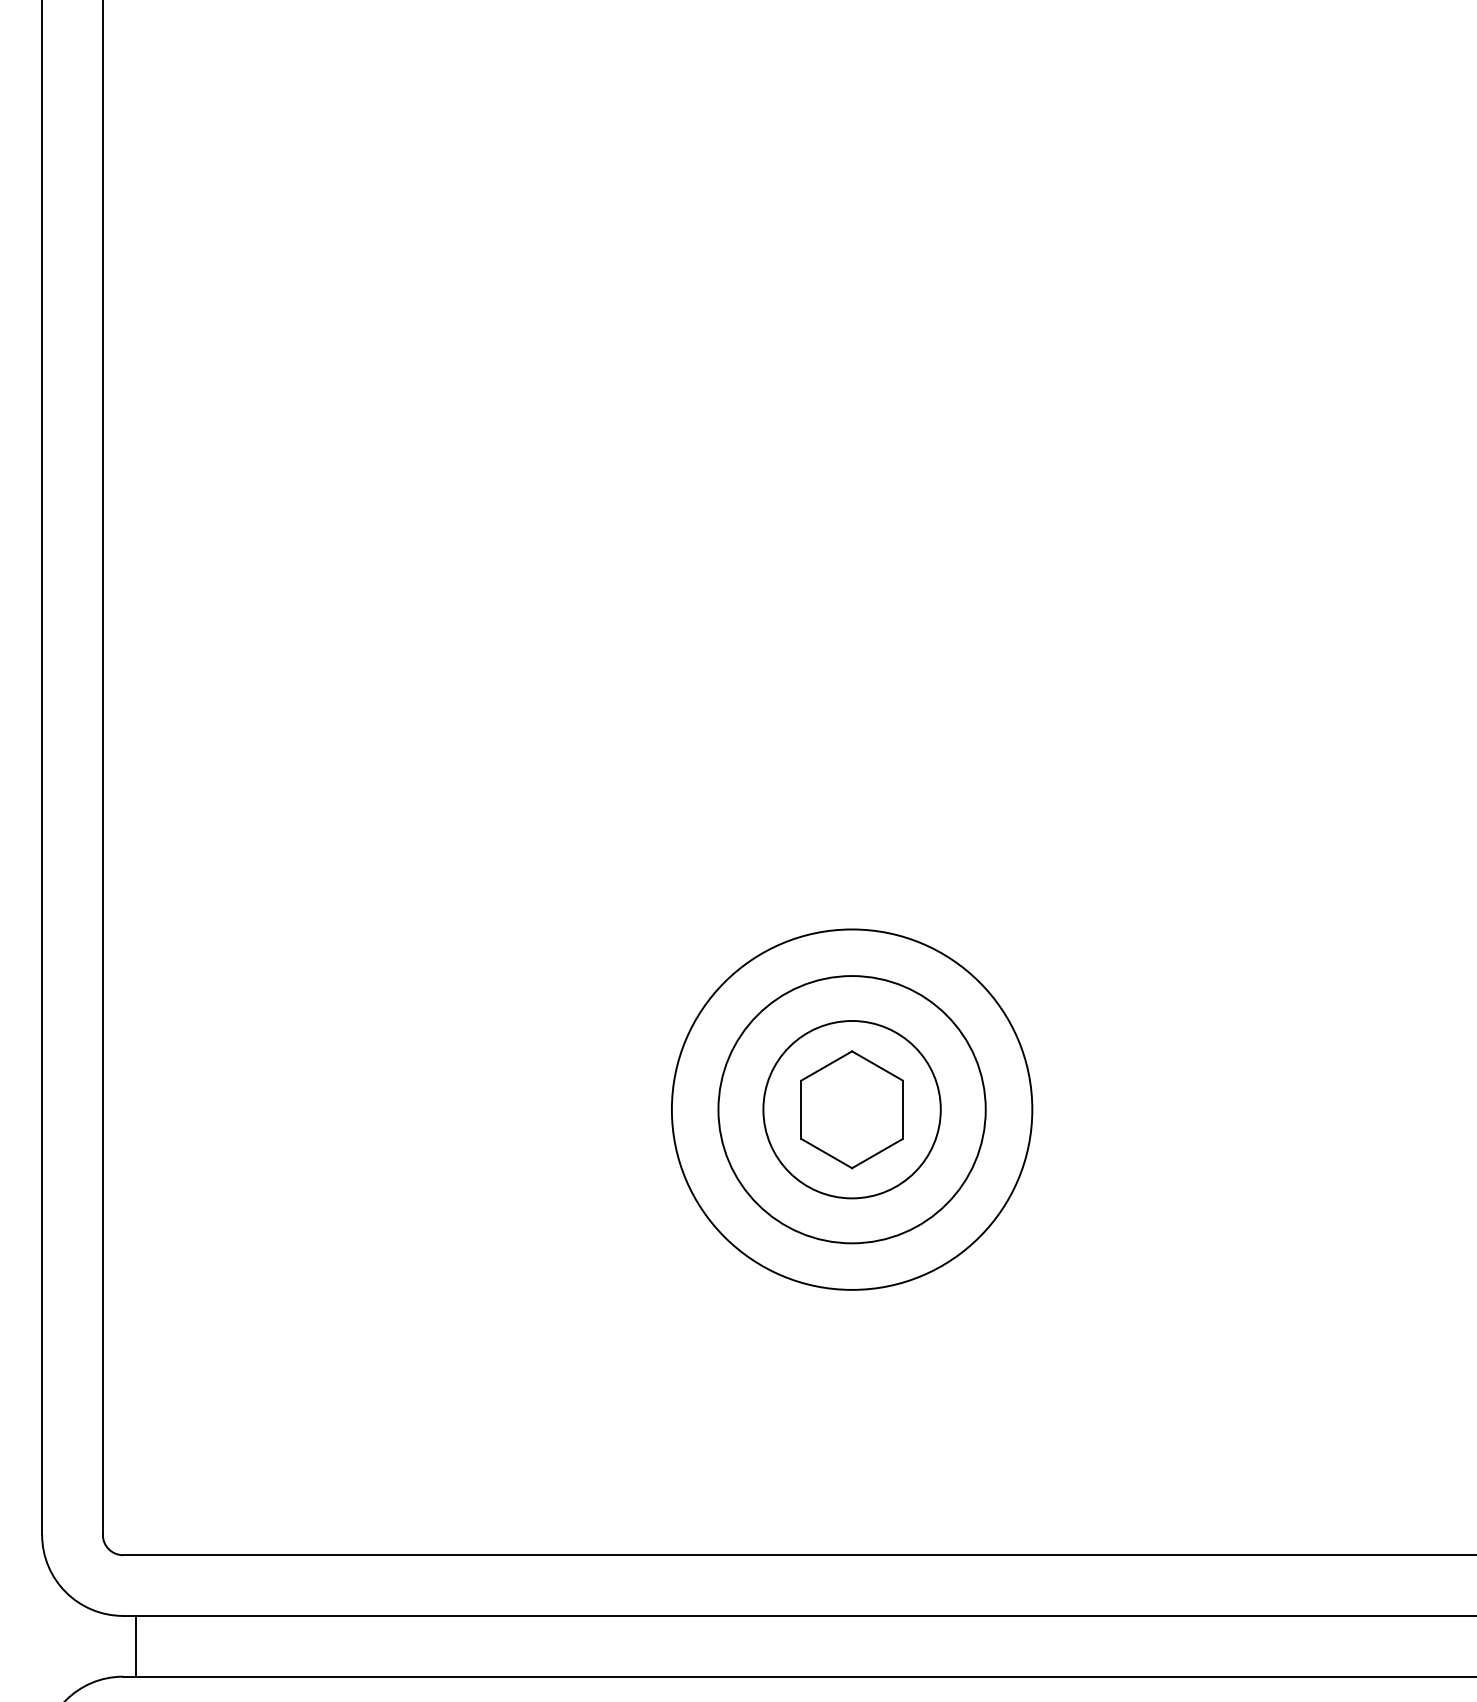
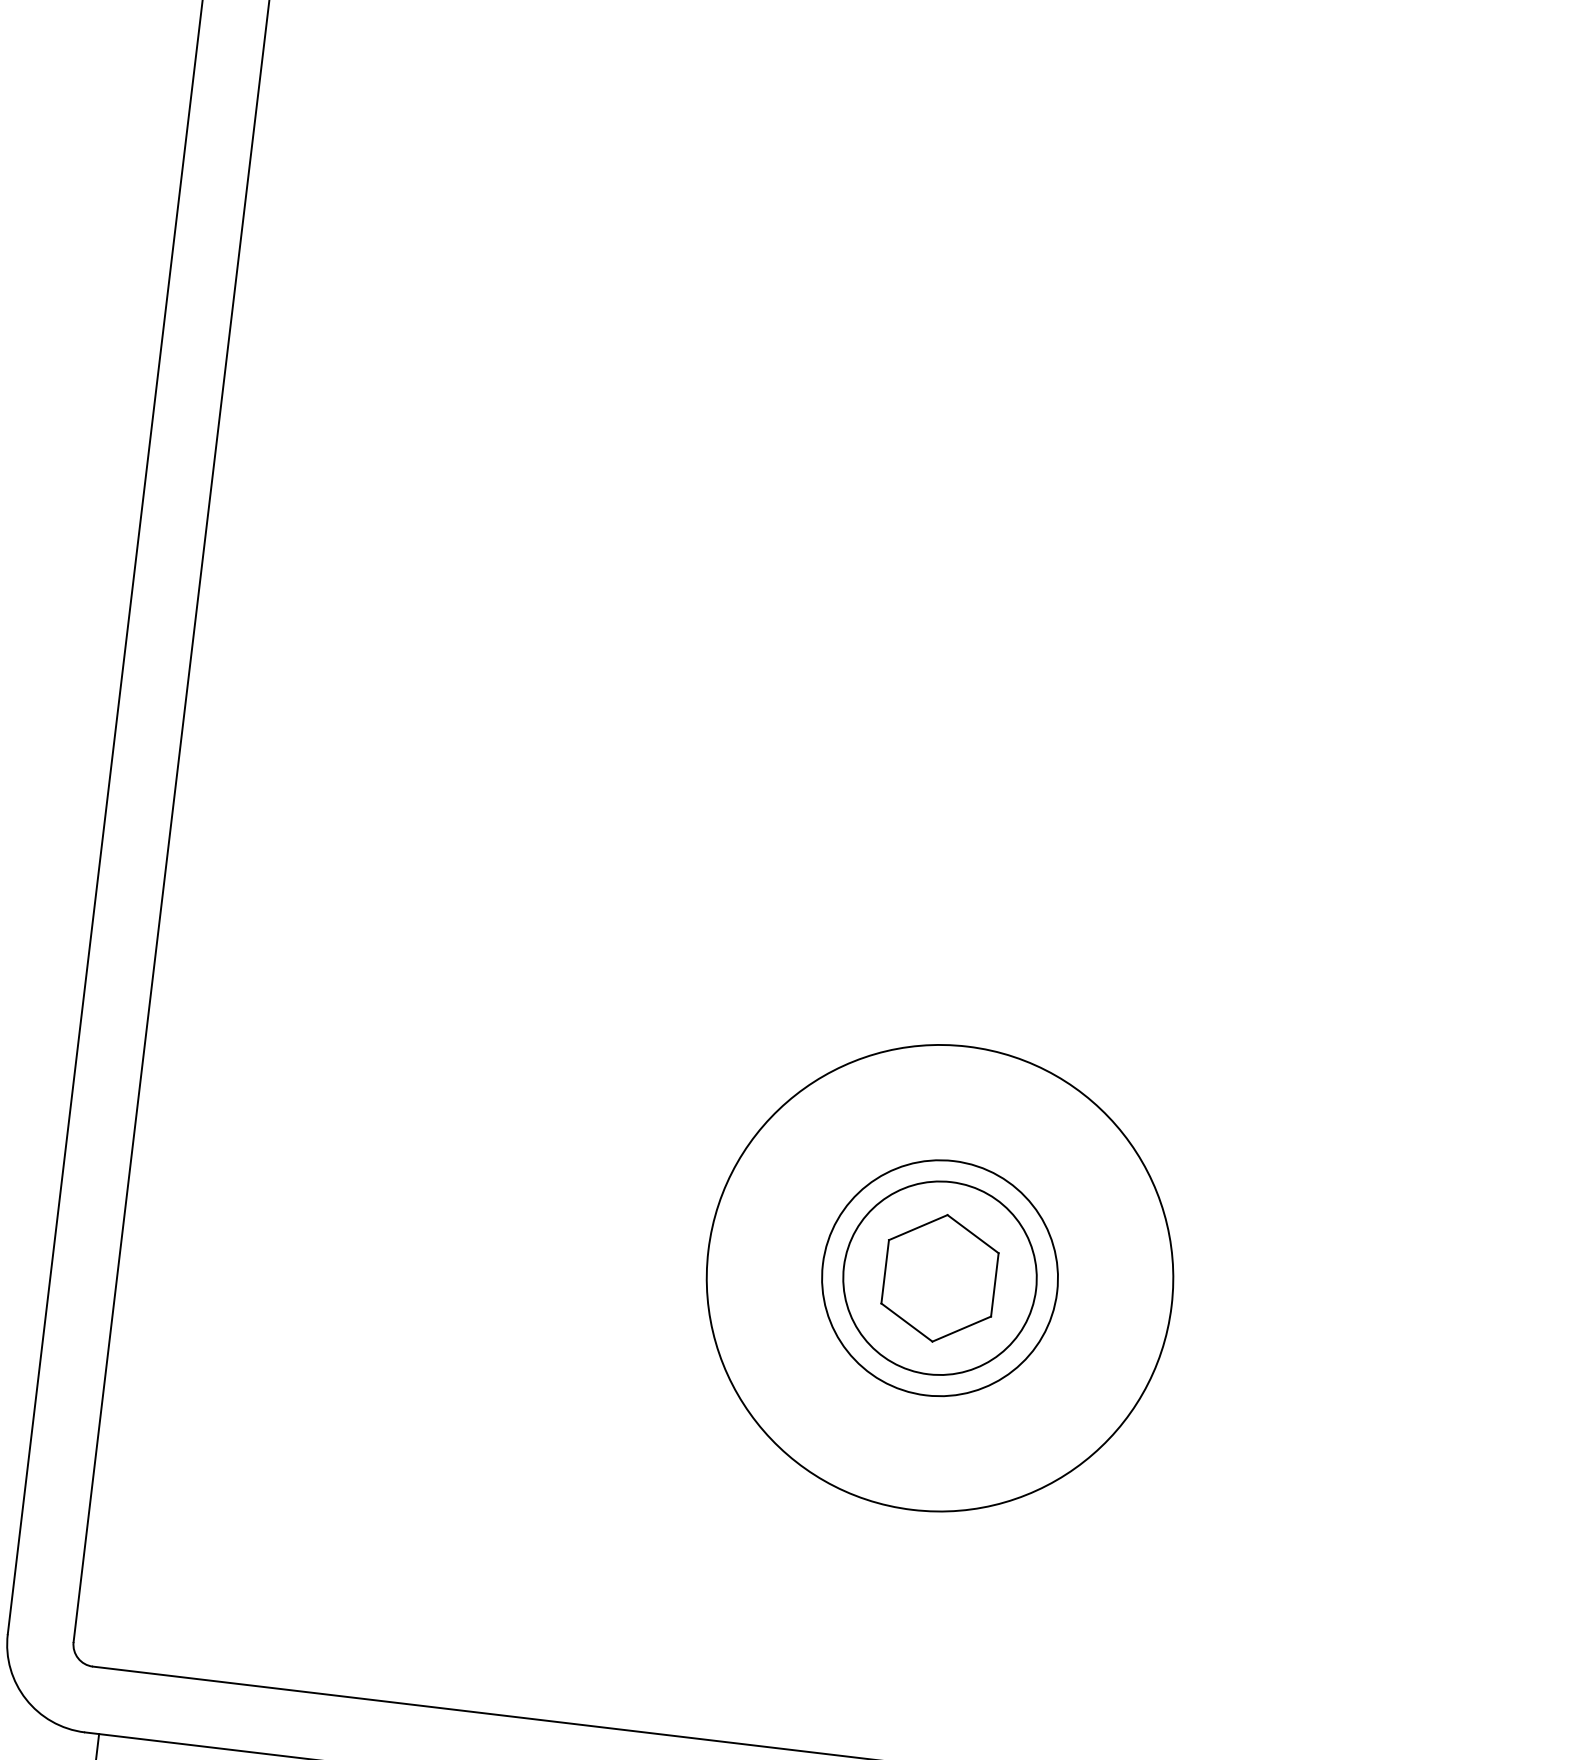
circle: (851, 1109) -> (939, 1277), size x0.6
circle: (851, 1109) -> (939, 1277), size x1.6

